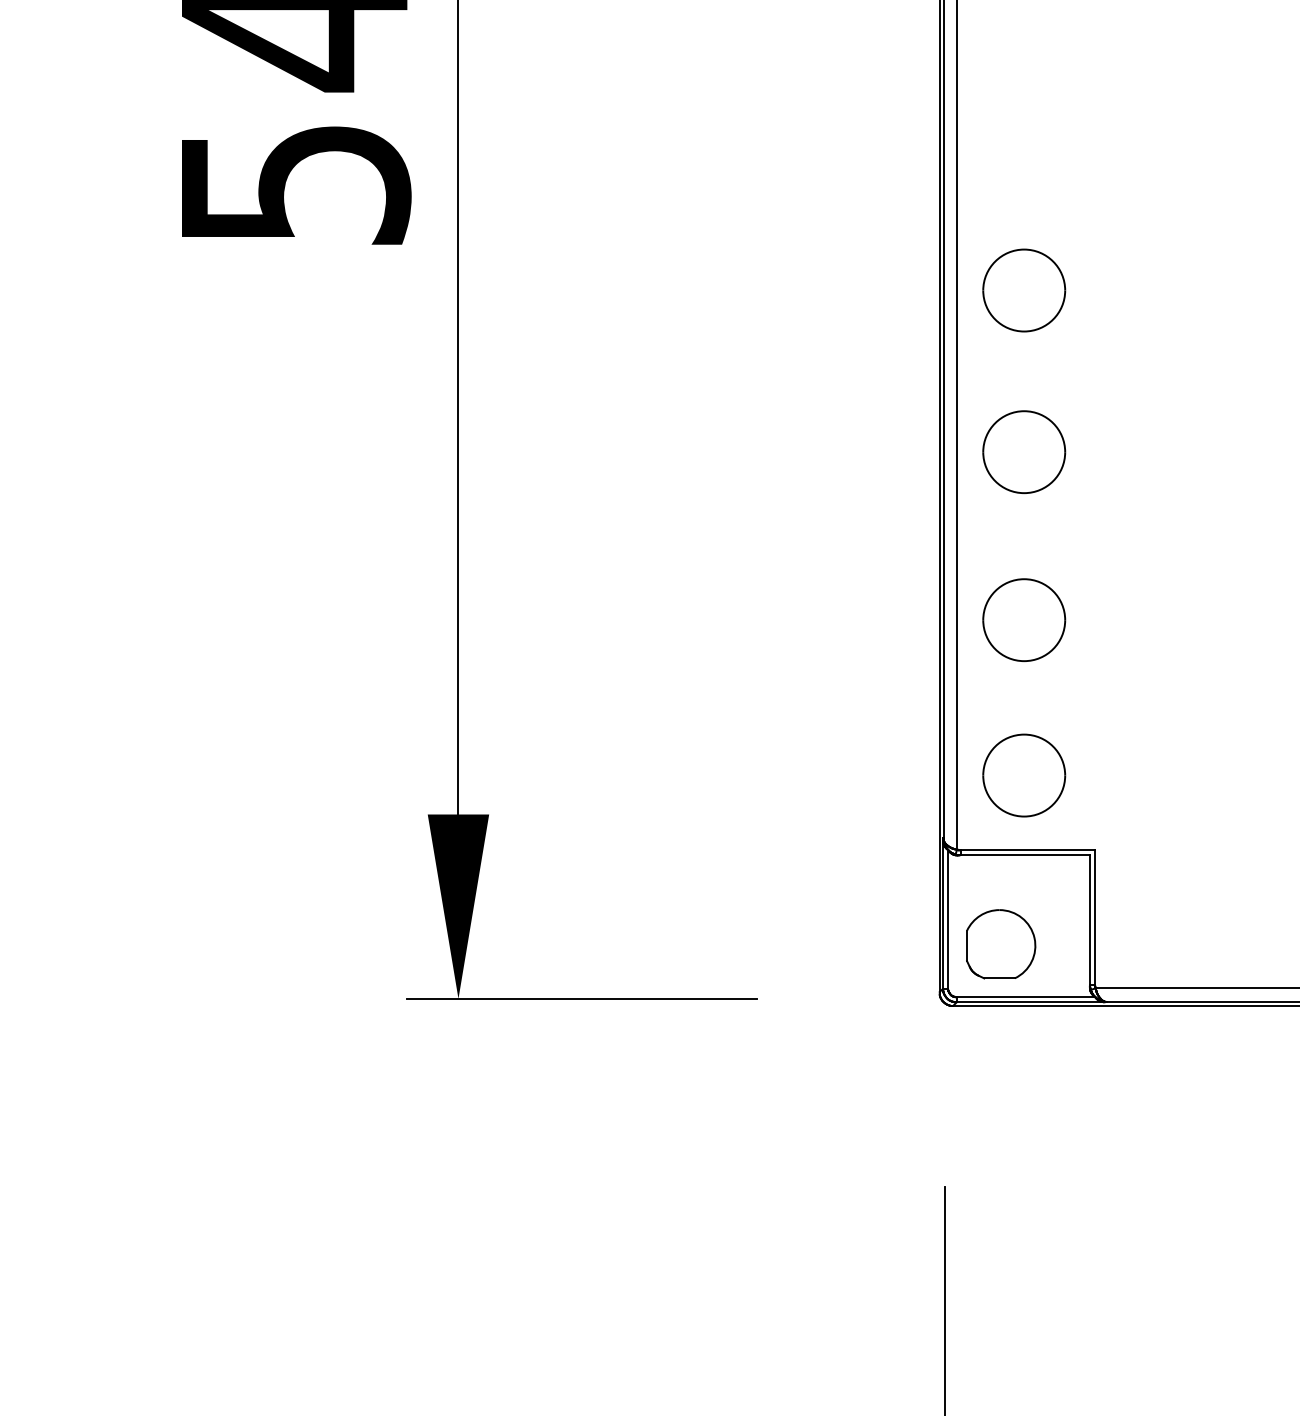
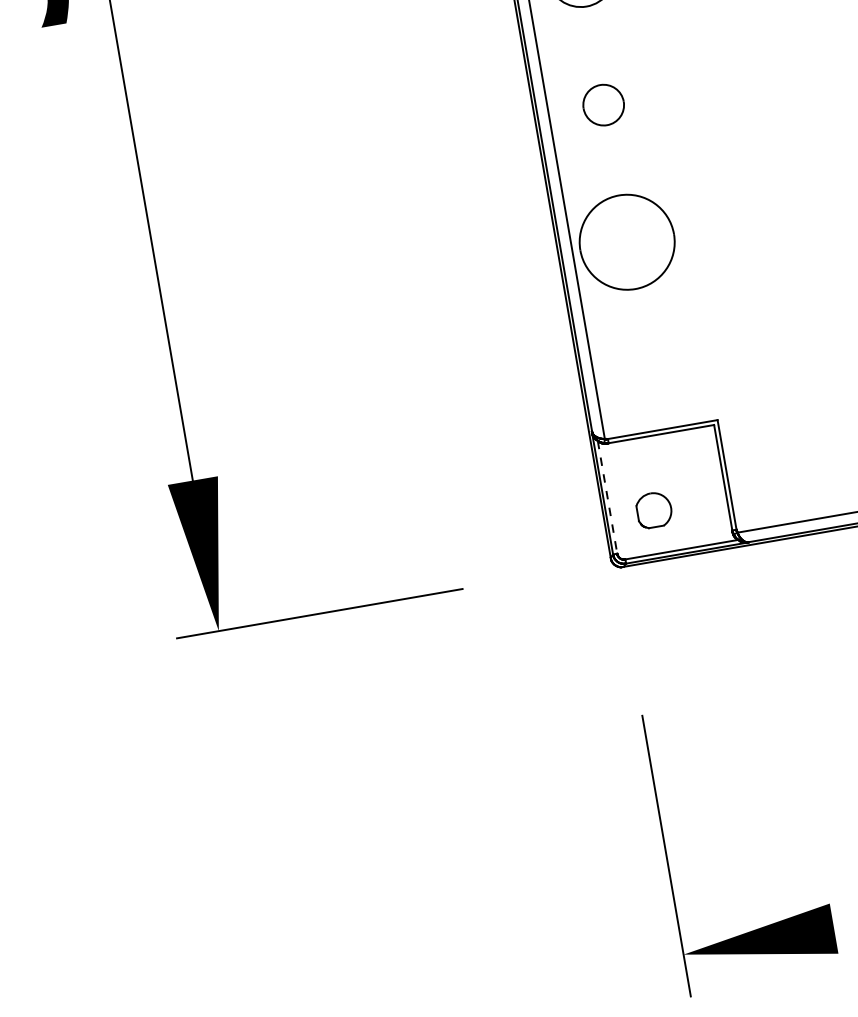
part: (1024, 452) -> (603, 105), size x0.6
part: (1024, 619) -> (627, 241), size x1.4
part: (1024, 775) -> (649, 368), removed
line: (948, 920) -> (607, 498), solid -> dashed
part: (1001, 944) -> (654, 510), size x0.6

